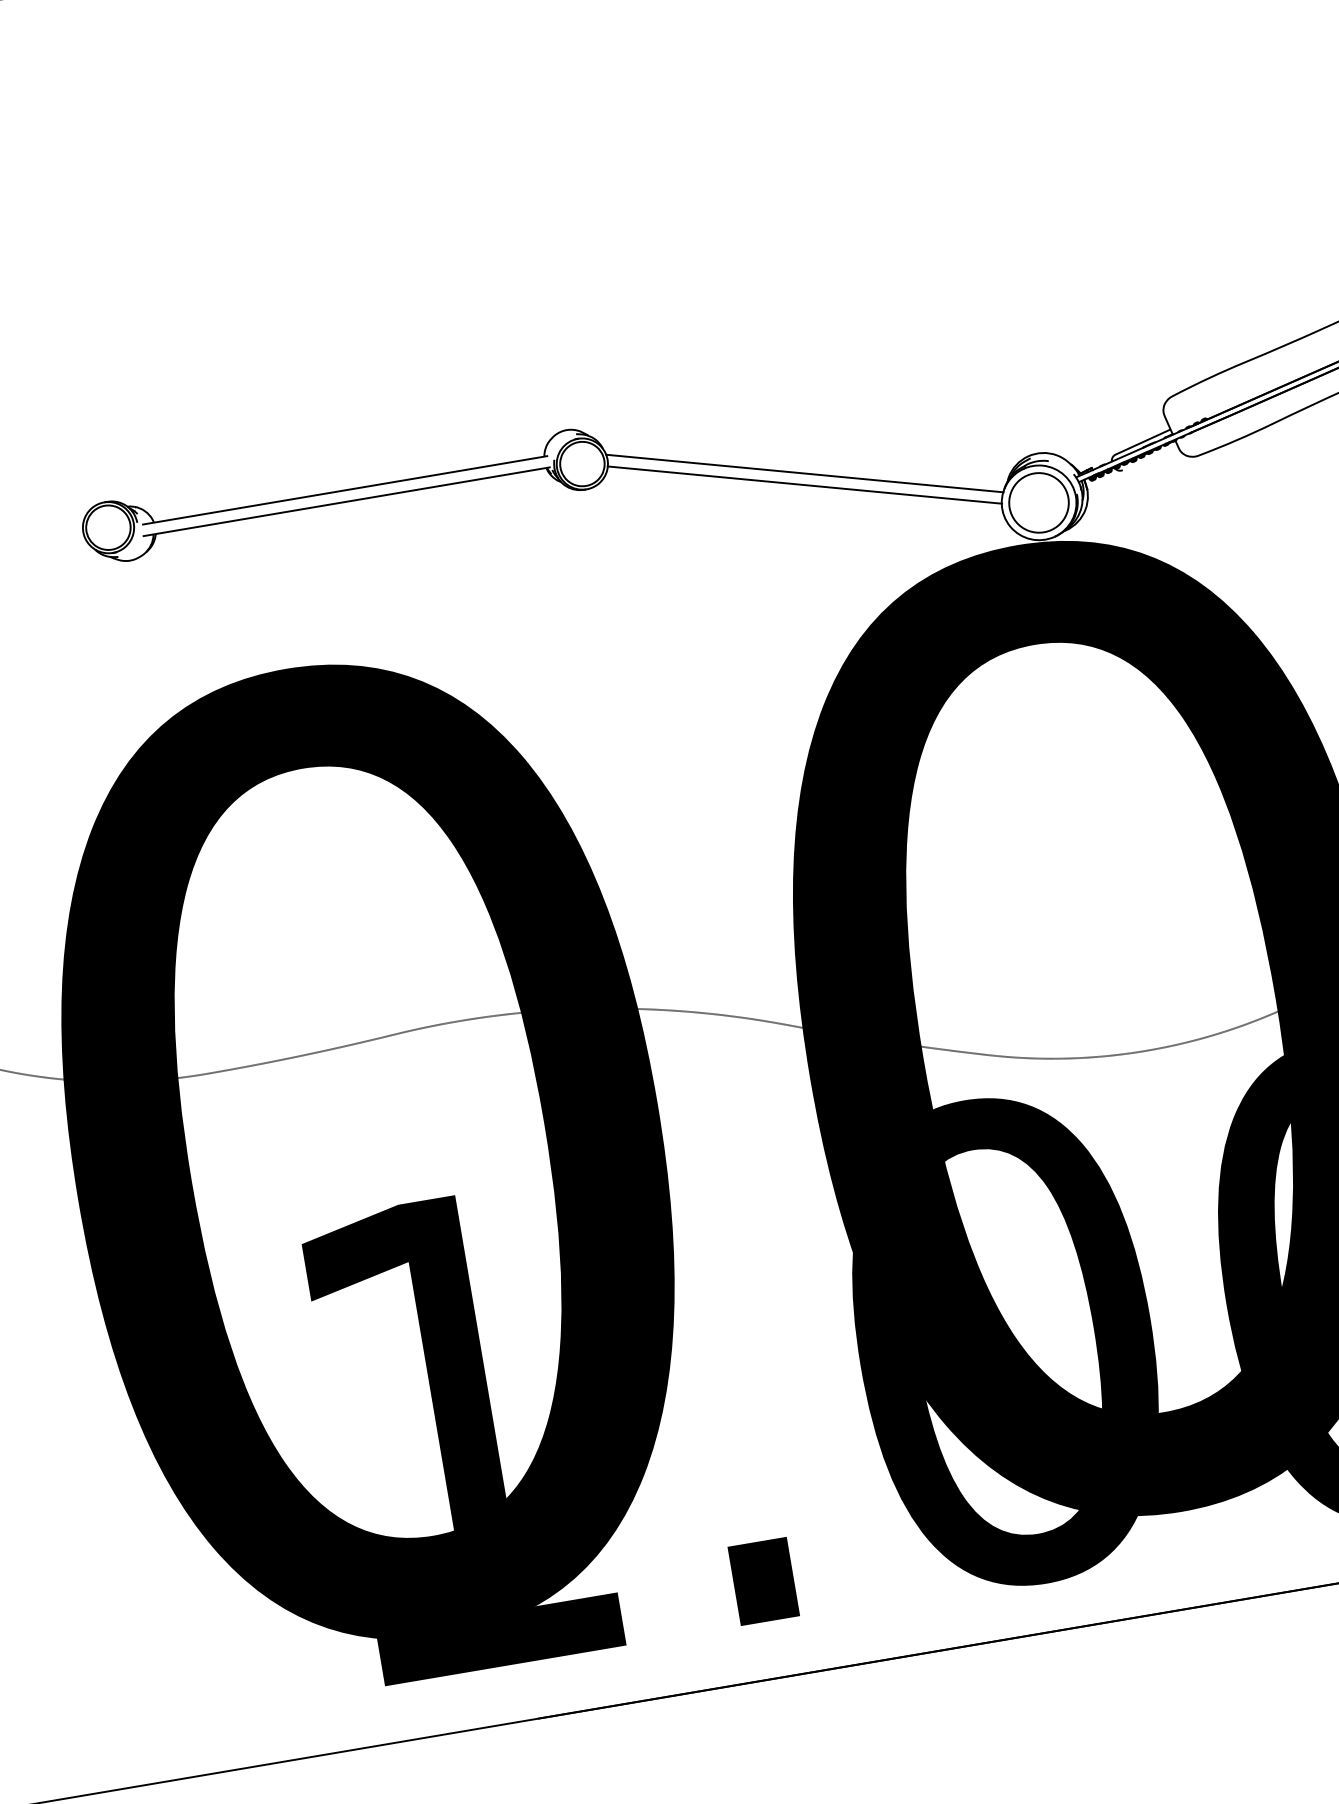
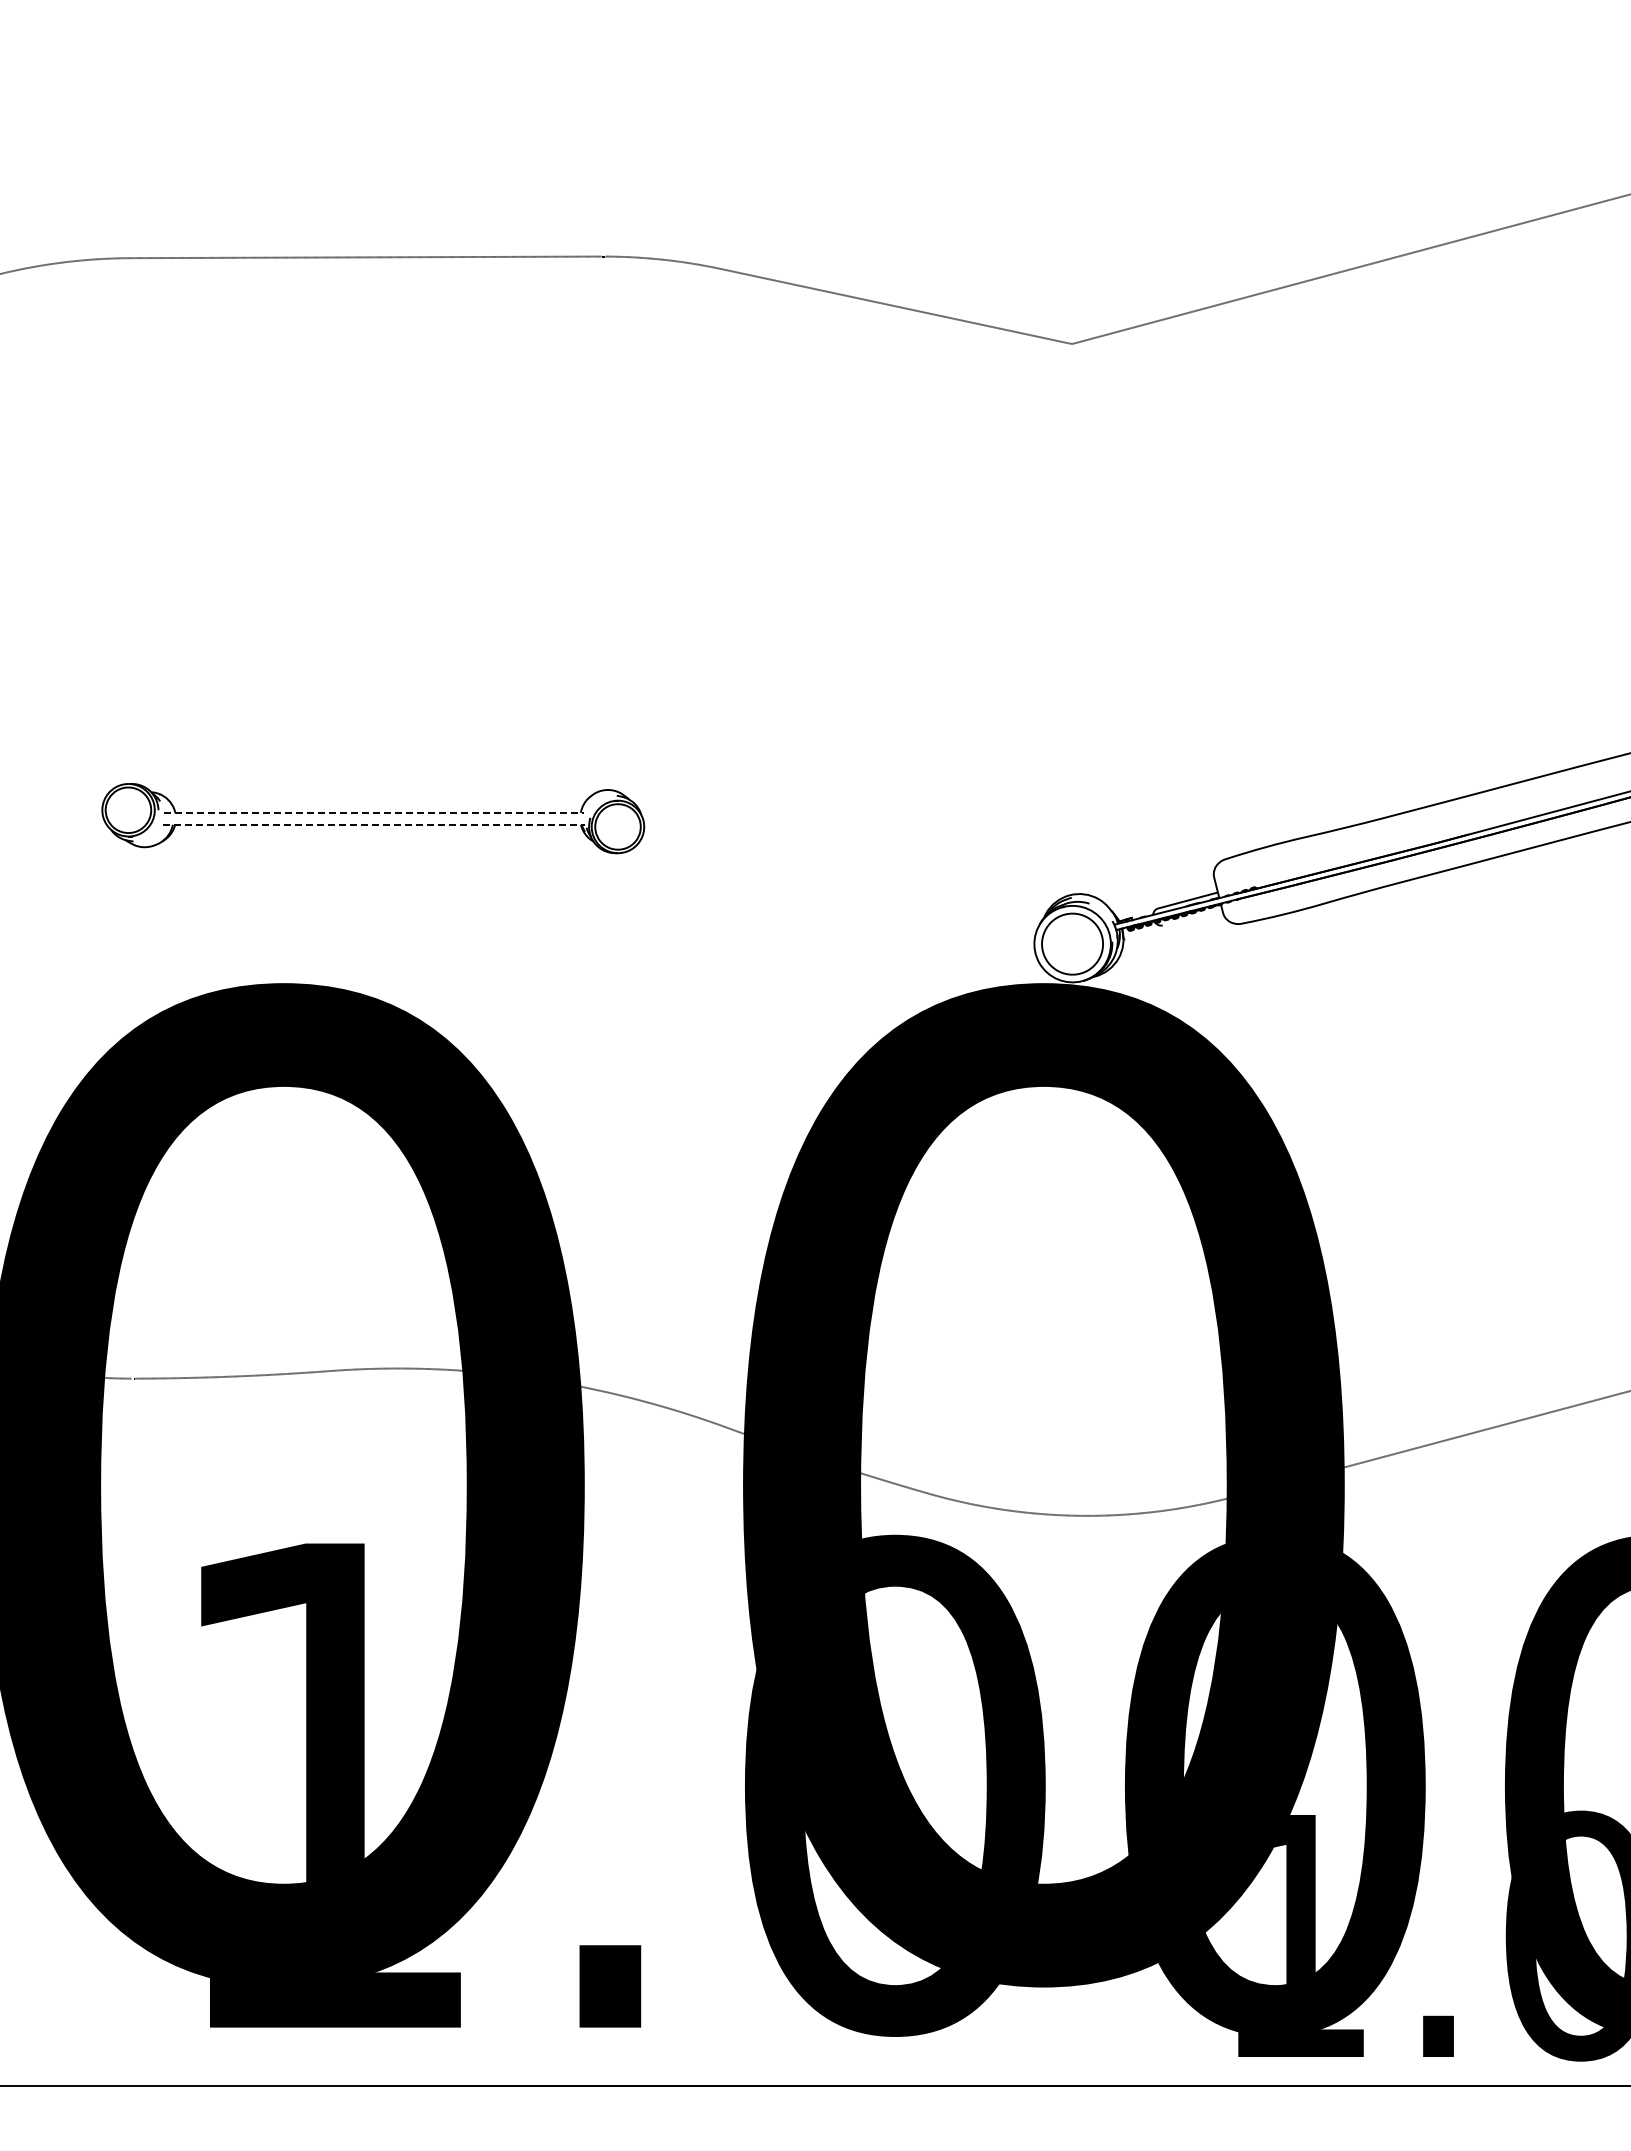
line: (804, 473) -> (840, 874), removed
line: (805, 484) -> (839, 885), removed
line: (344, 489) -> (373, 812), solid -> dashed
line: (346, 501) -> (373, 824), solid -> dashed

